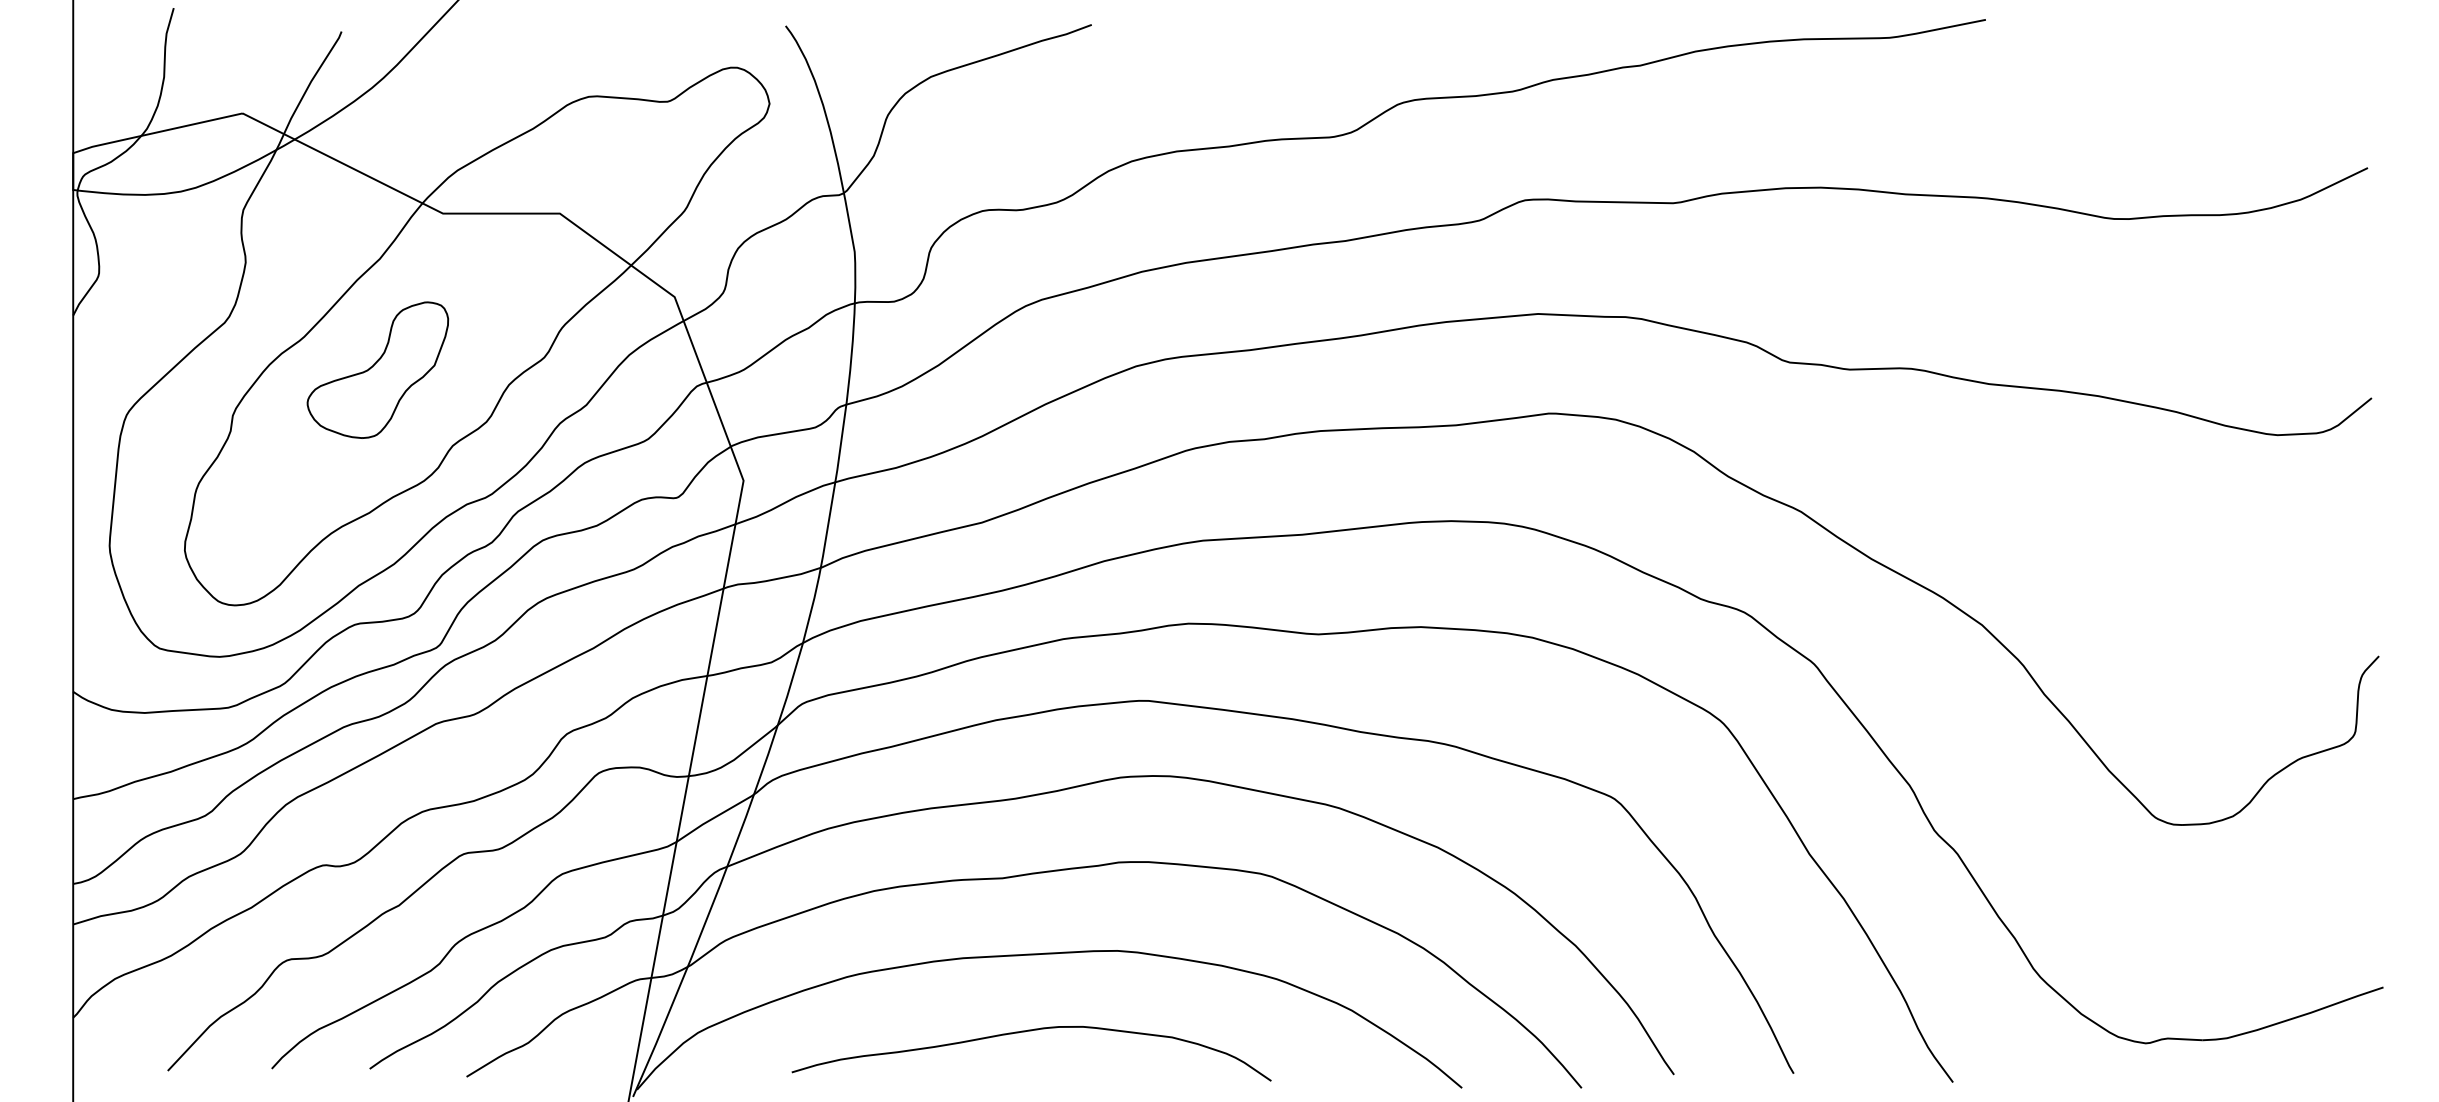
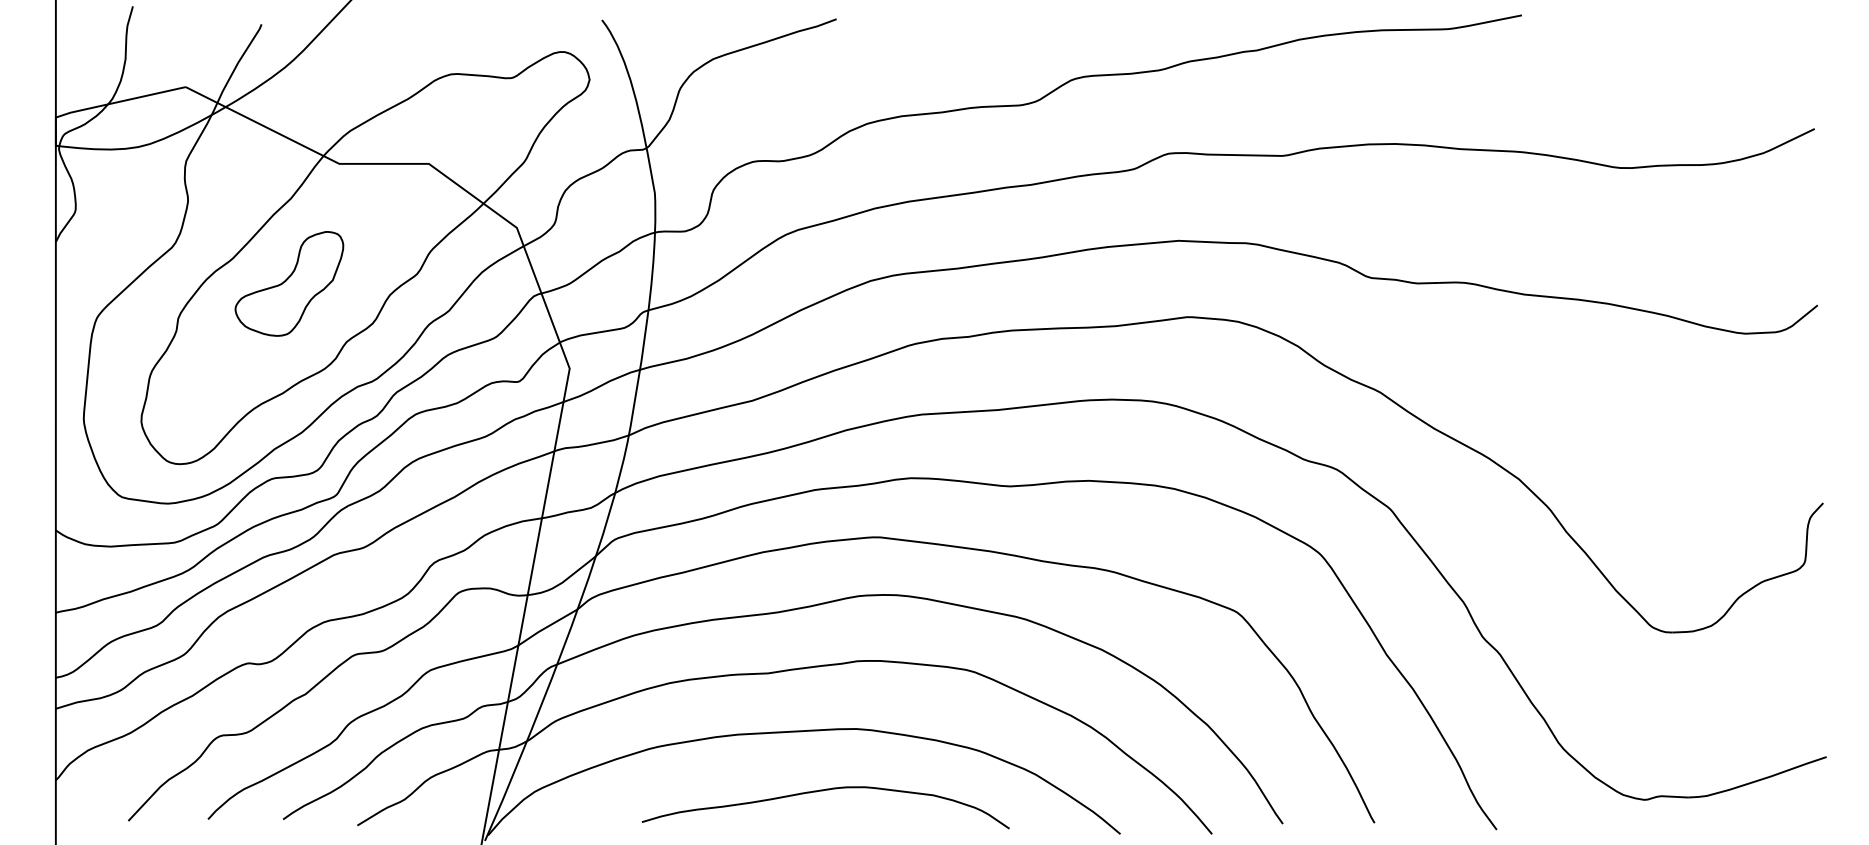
curve: (1025, 1032) -> (821, 791), moved

